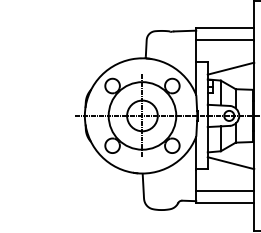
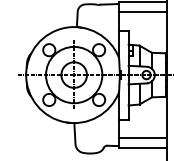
line: (230, 68) -> (147, 35), removed
line: (230, 163) -> (147, 114), removed

